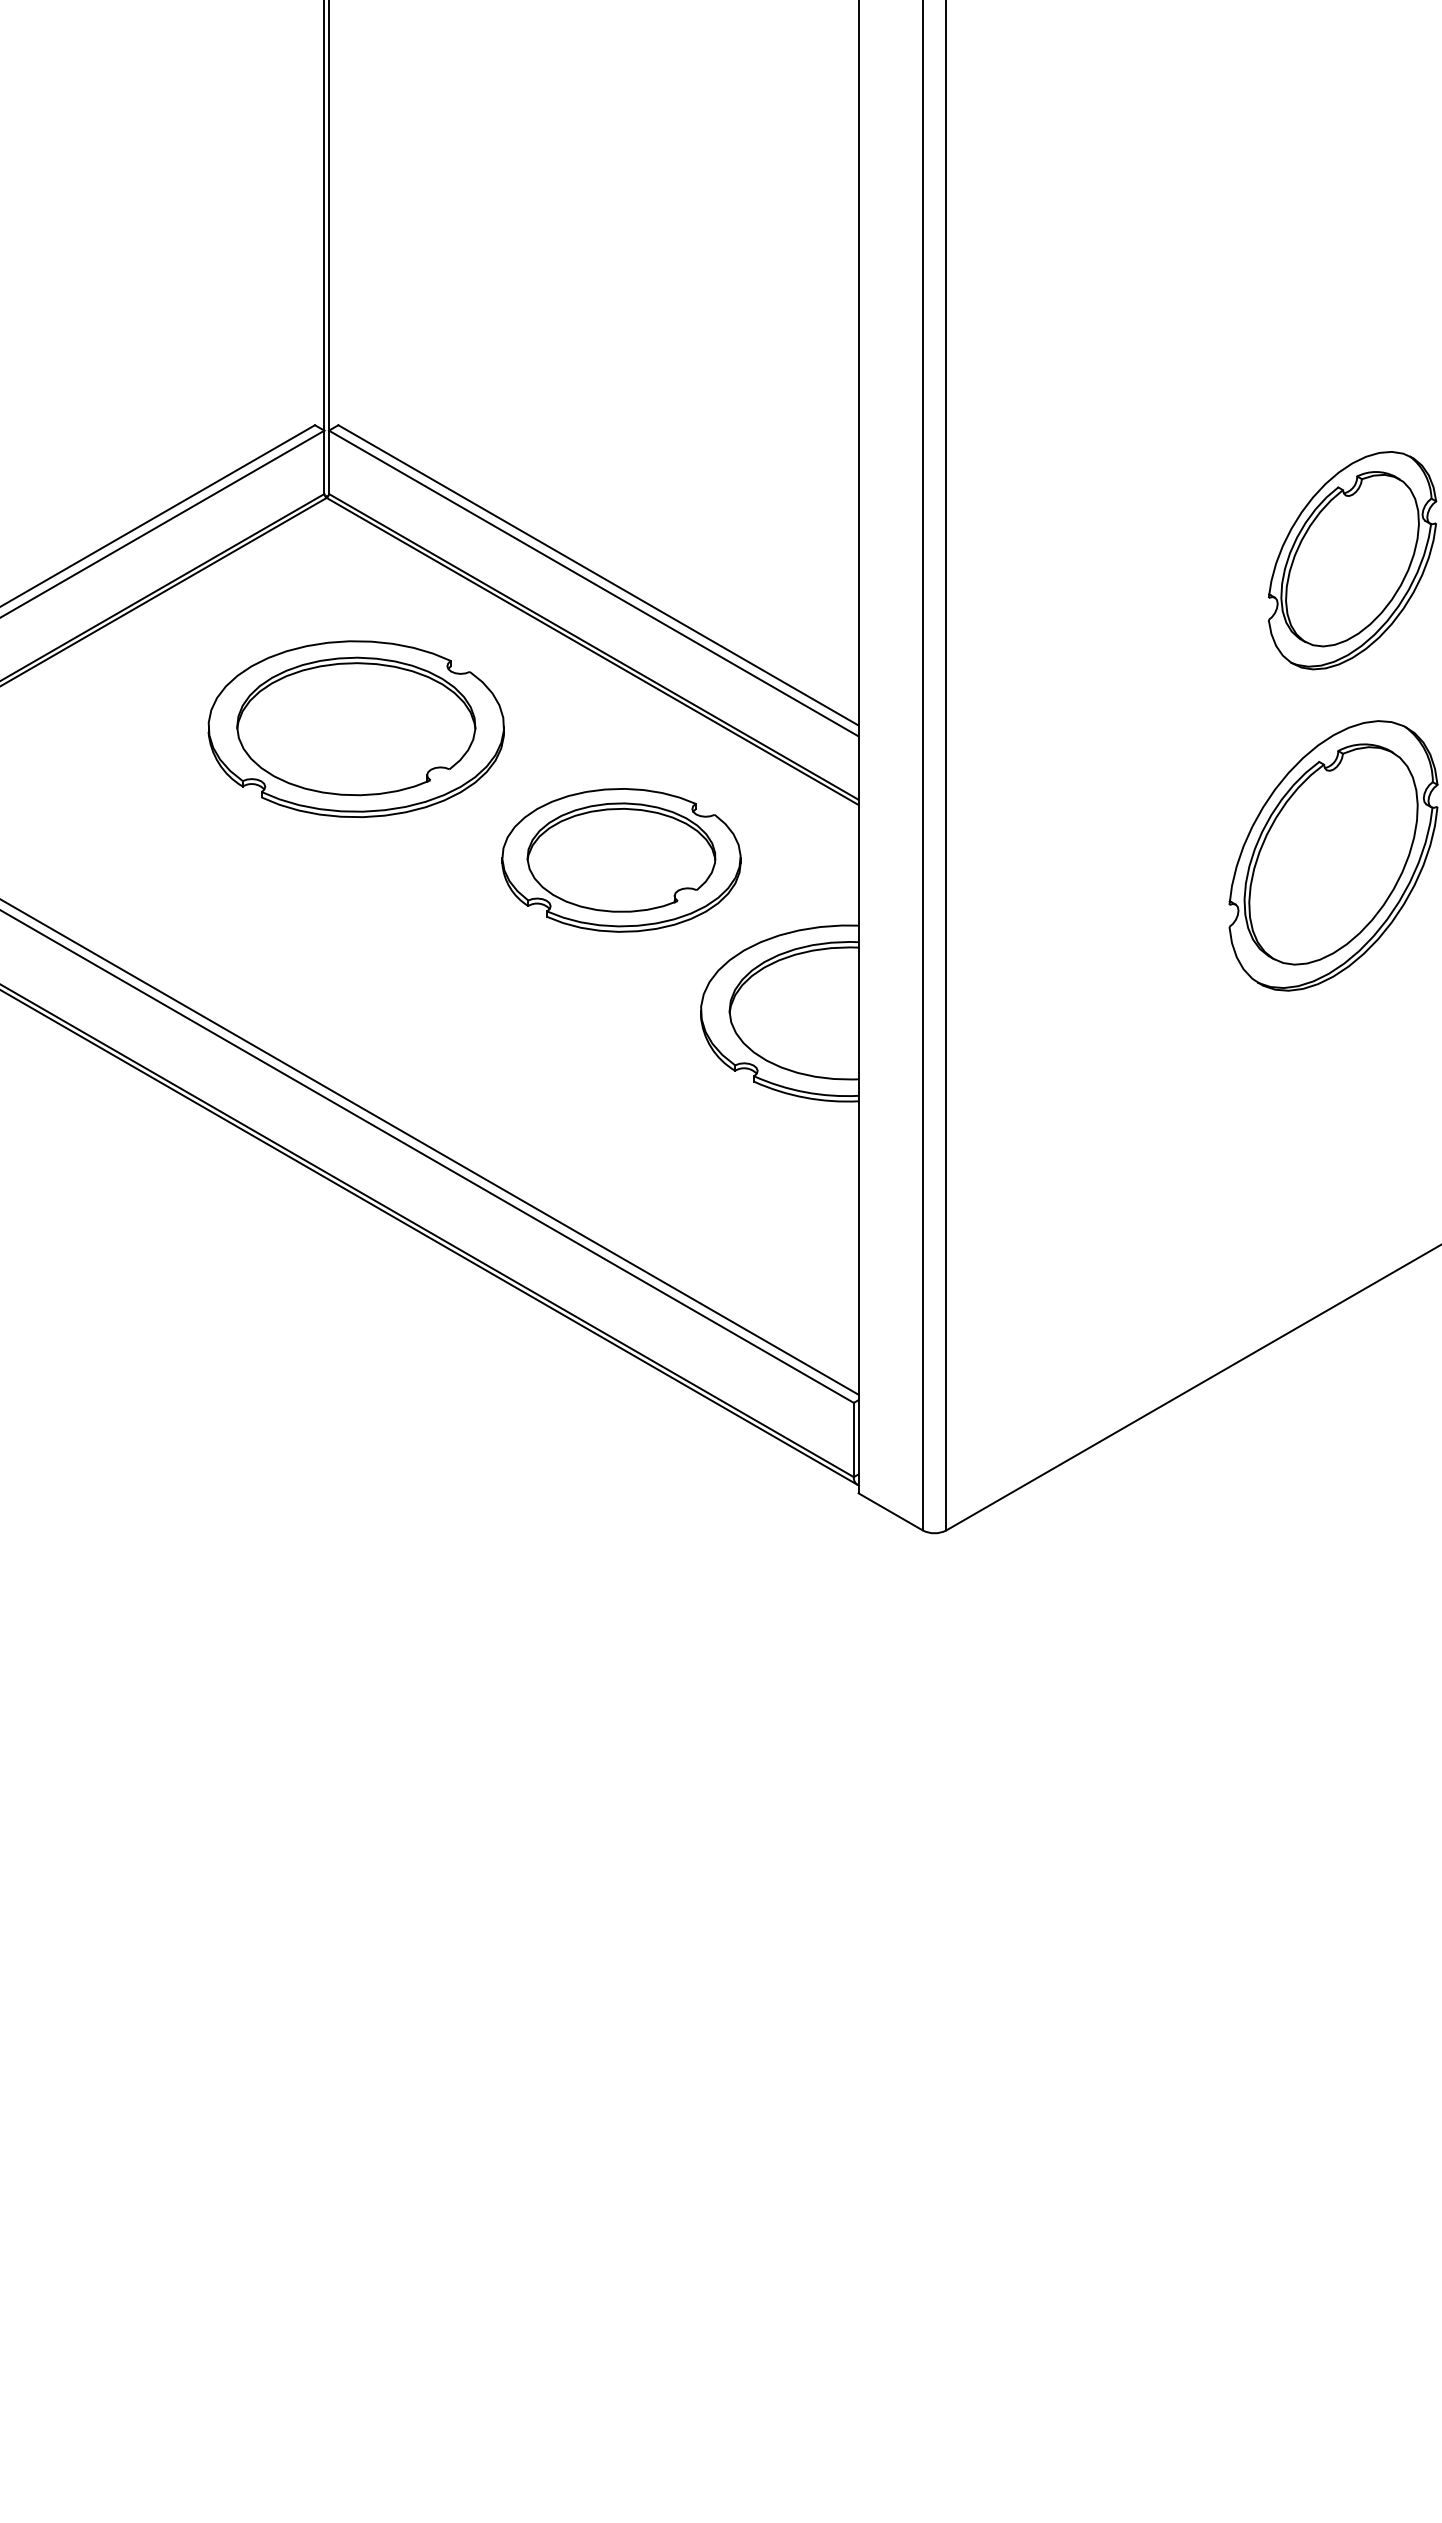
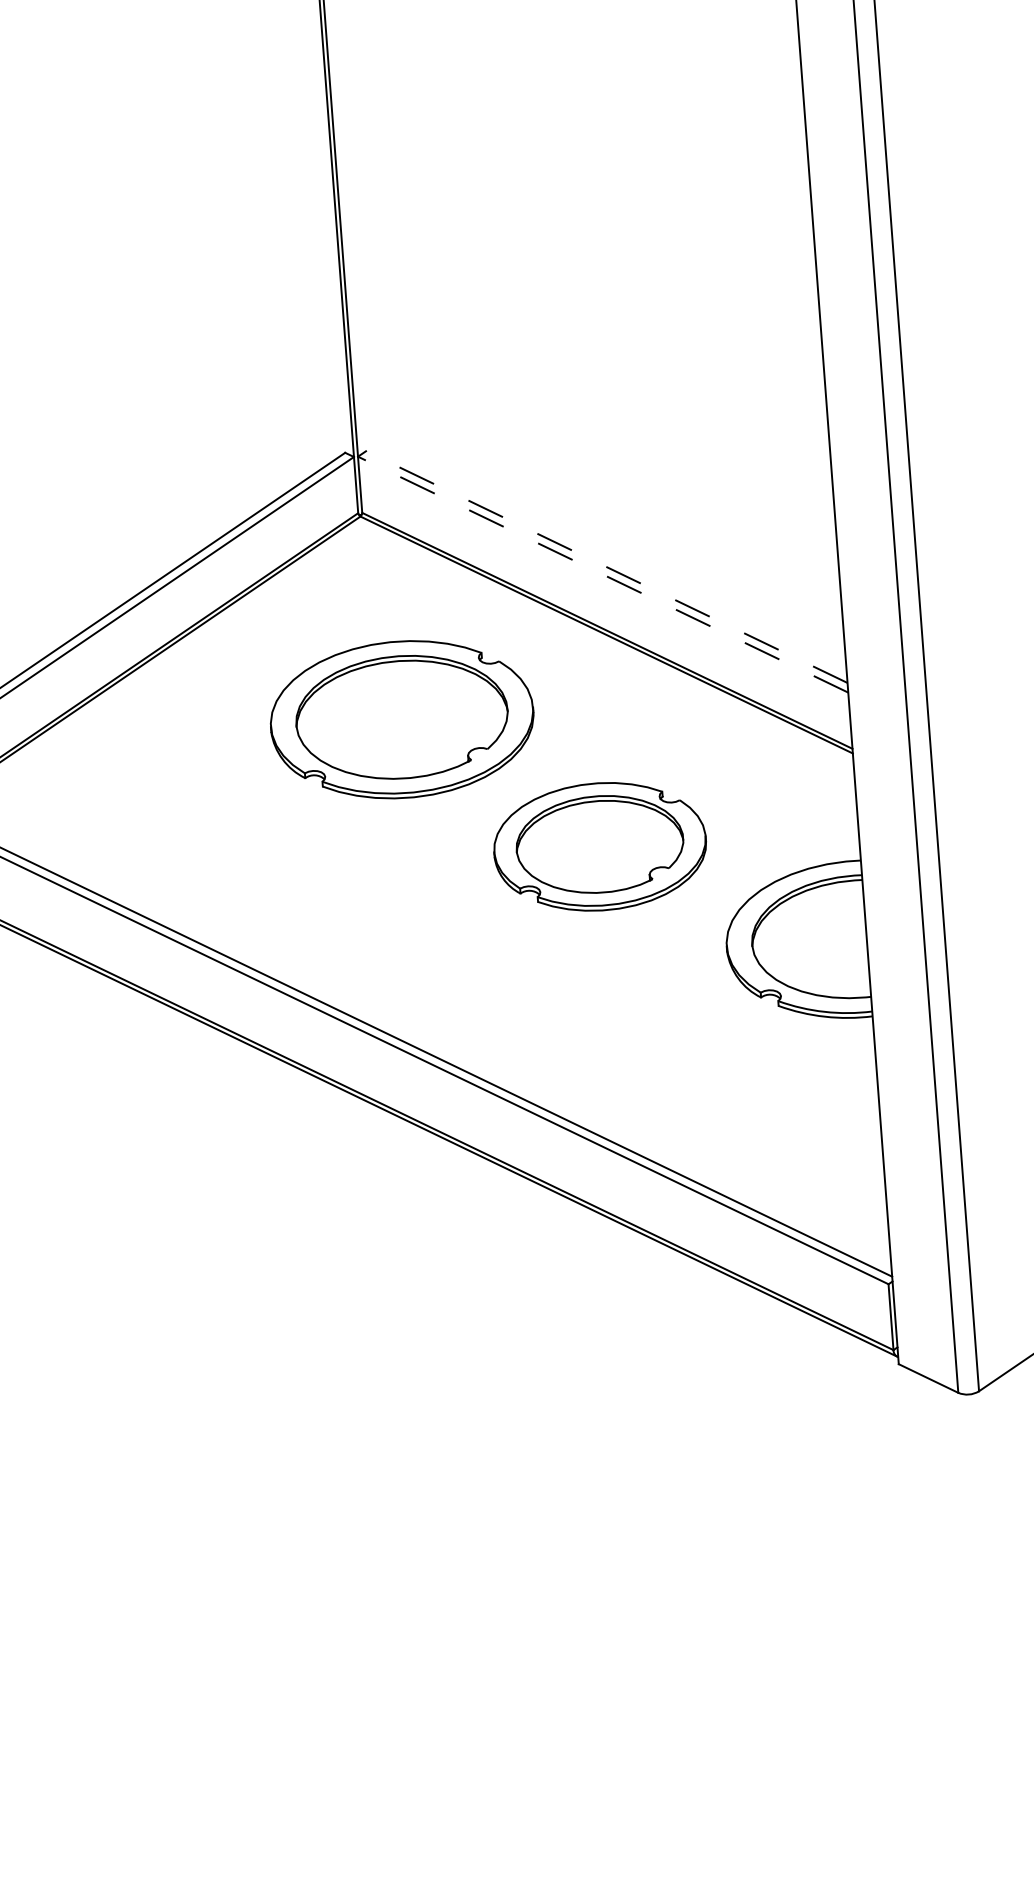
line: (598, 575) -> (606, 567), solid -> dashed
line: (593, 583) -> (602, 574), solid -> dashed
part: (621, 860) -> (600, 846), moved

